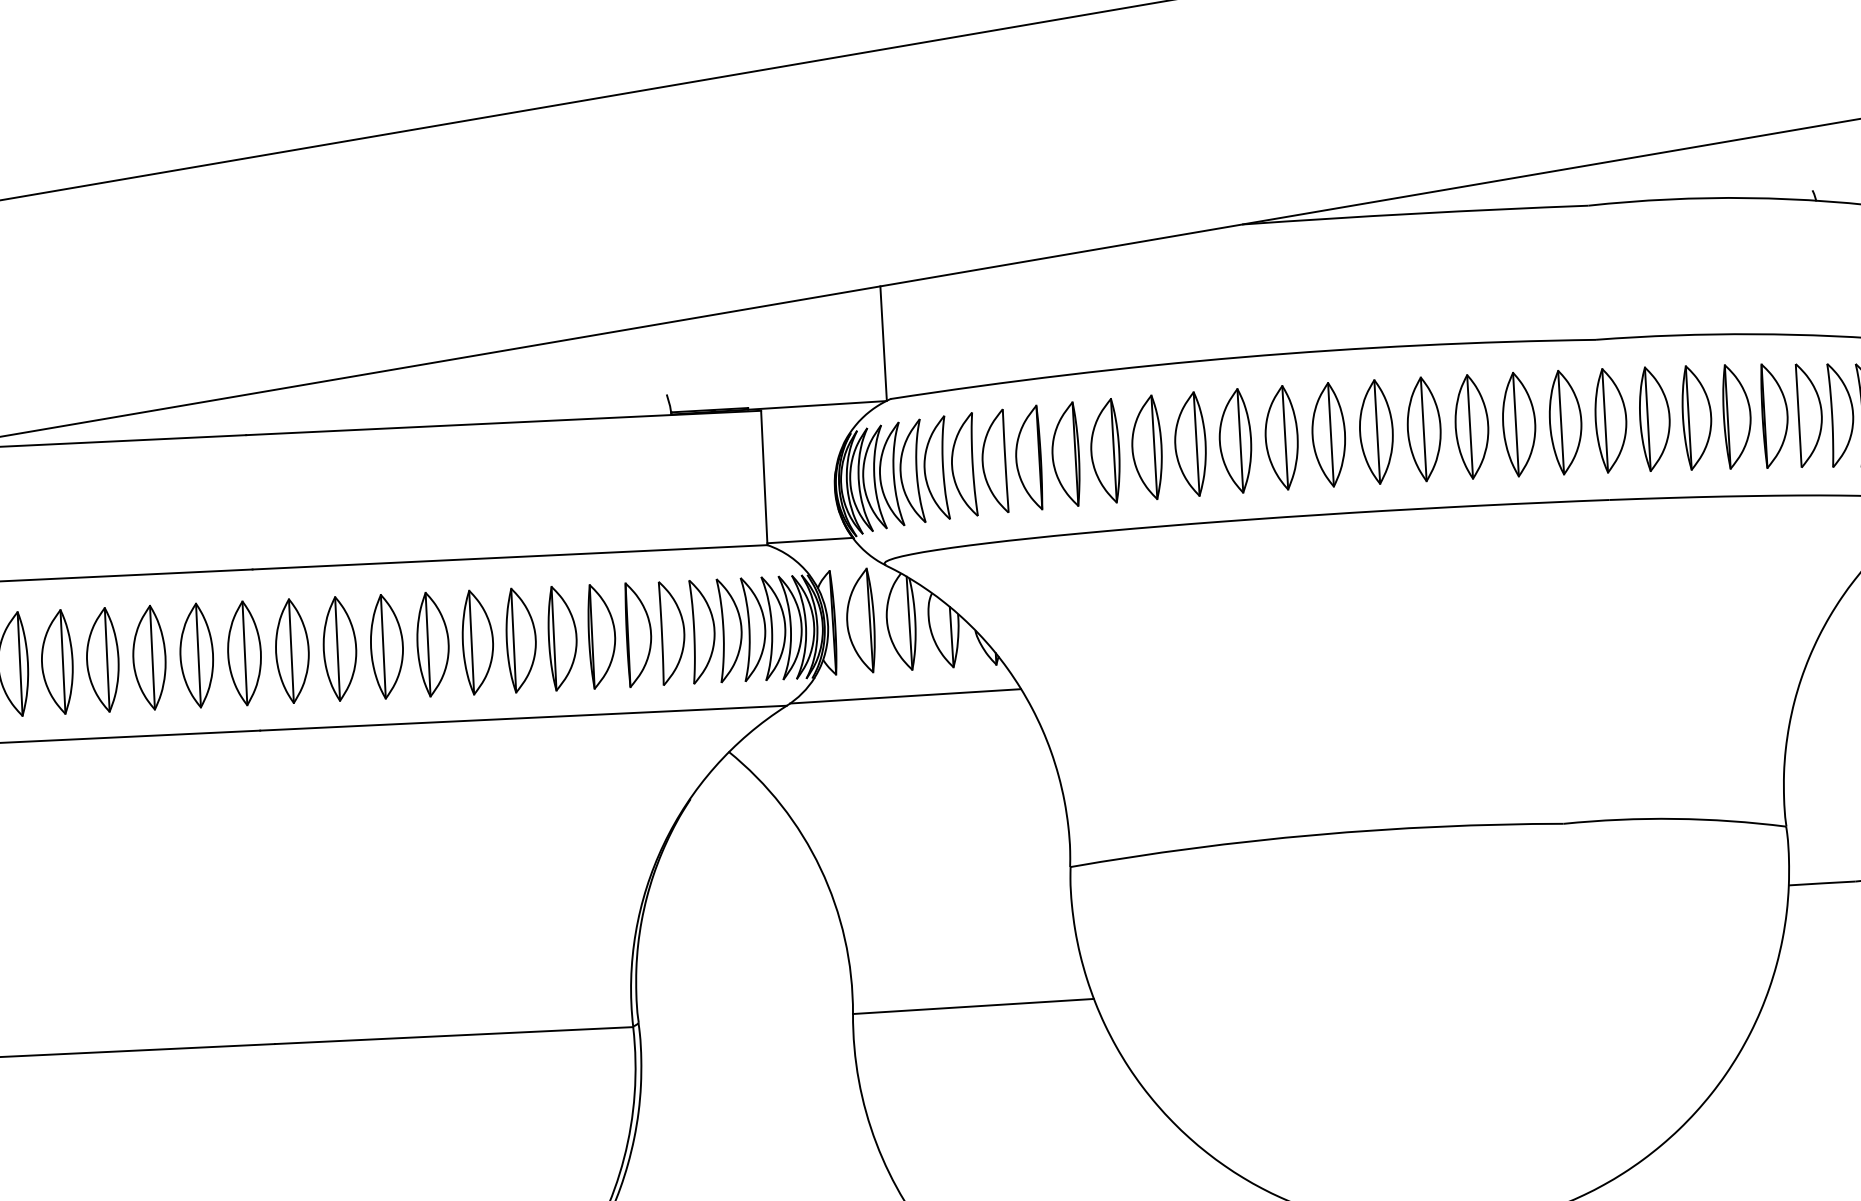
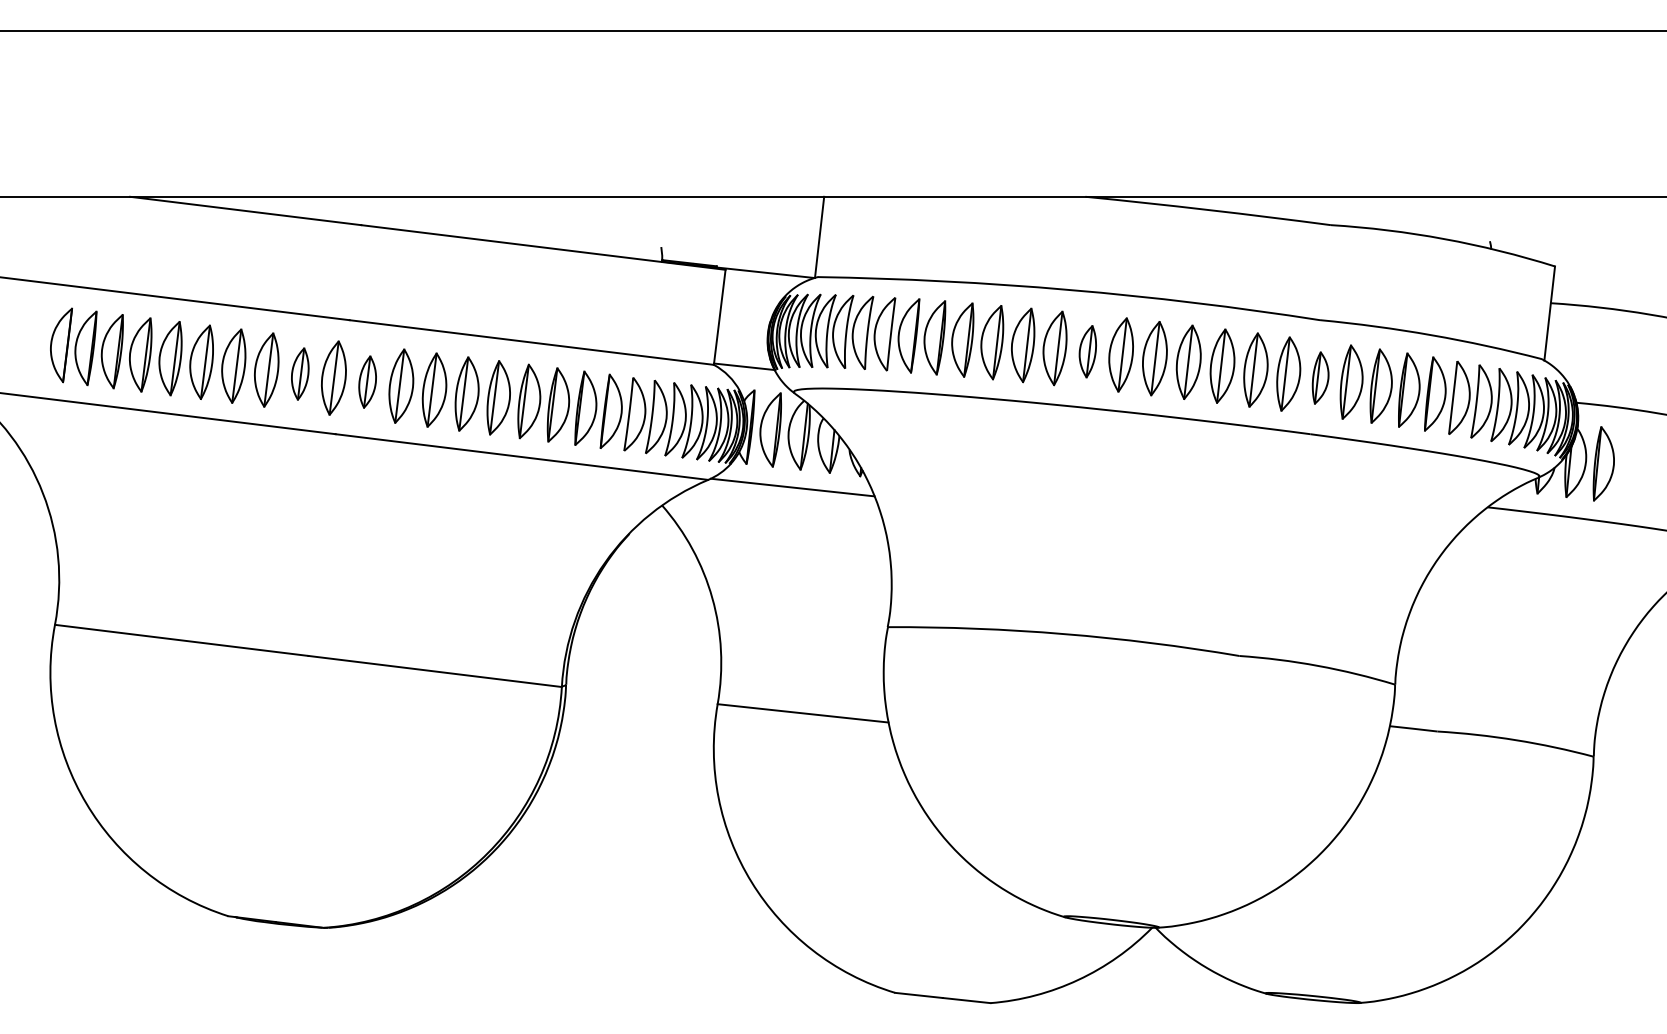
part: (1610, 419) -> (1320, 377), size x0.7
part: (1281, 438) -> (1087, 351), size x0.7
part: (291, 650) -> (367, 381), size x0.7
part: (197, 654) -> (300, 373), size x0.7

